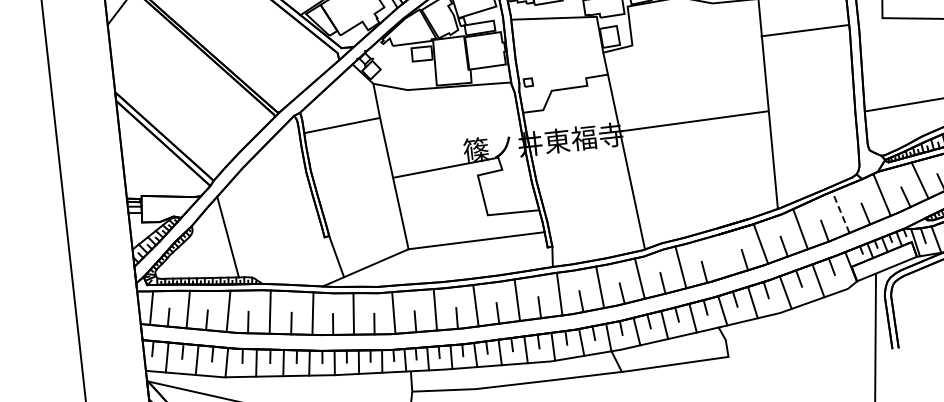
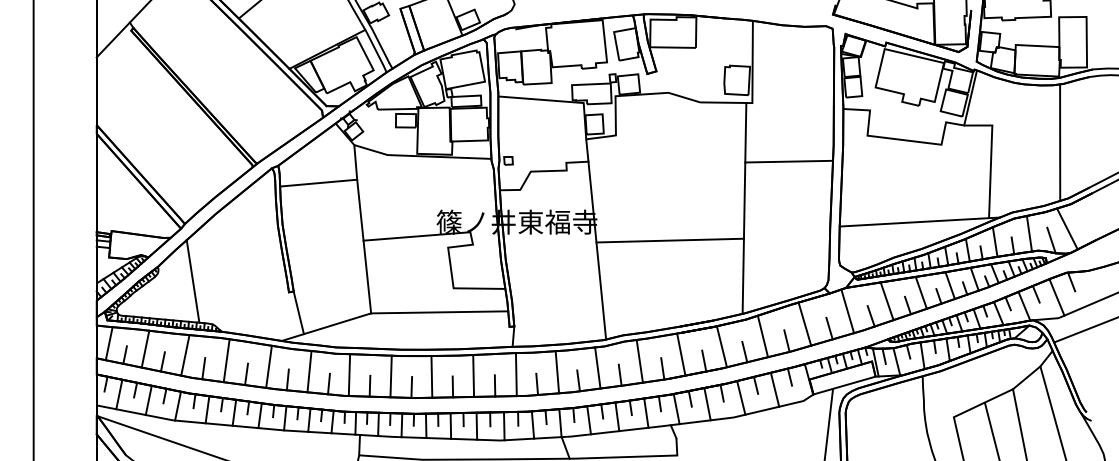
line: (805, 30) -> (789, 161), moved
line: (693, 121) -> (669, 240), moved
line: (840, 211) -> (804, 323), dashed -> solid
line: (721, 256) -> (681, 354), added

